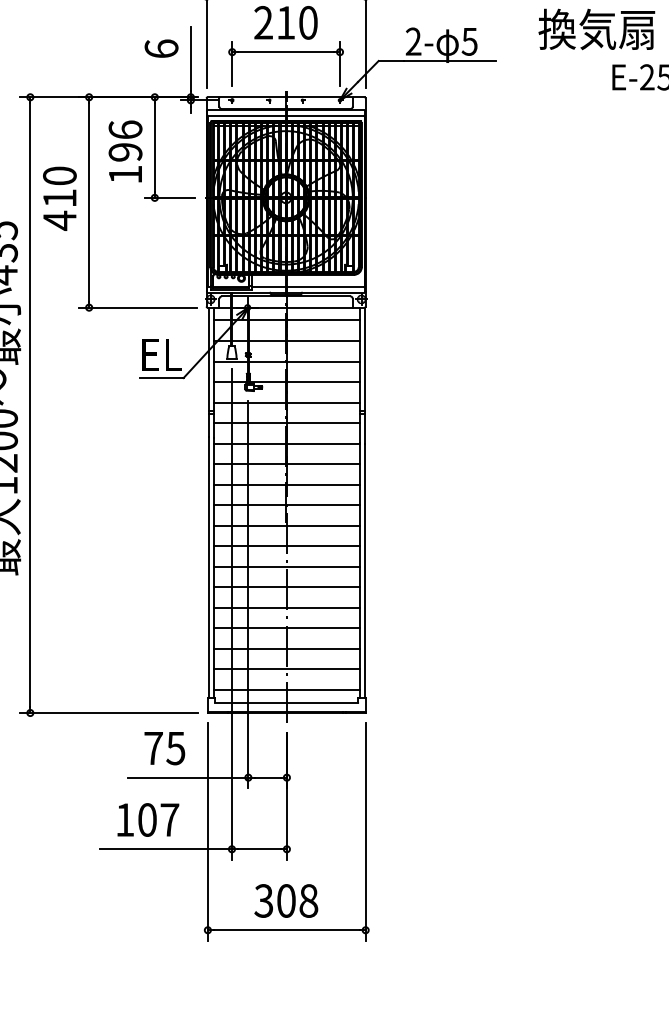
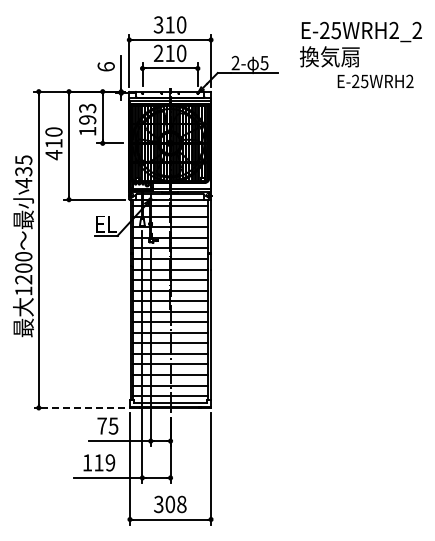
text: (125, 130) -> (87, 108), 196 -> 193
line: (109, 712) -> (79, 407), solid -> dashed
text: (158, 819) -> (104, 462), 107 -> 119

